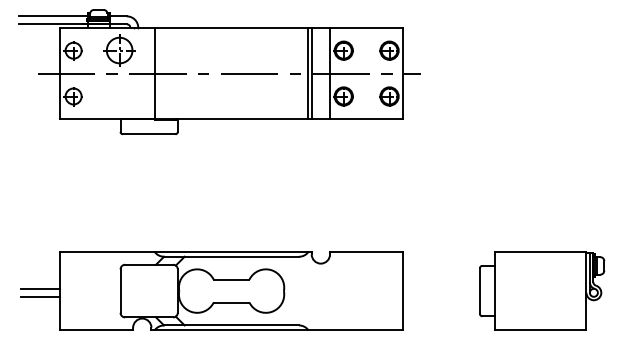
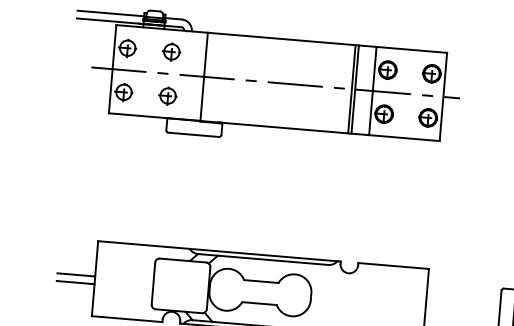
part: (118, 50) -> (170, 51), size x0.62
part: (118, 96) -> (167, 95), added

